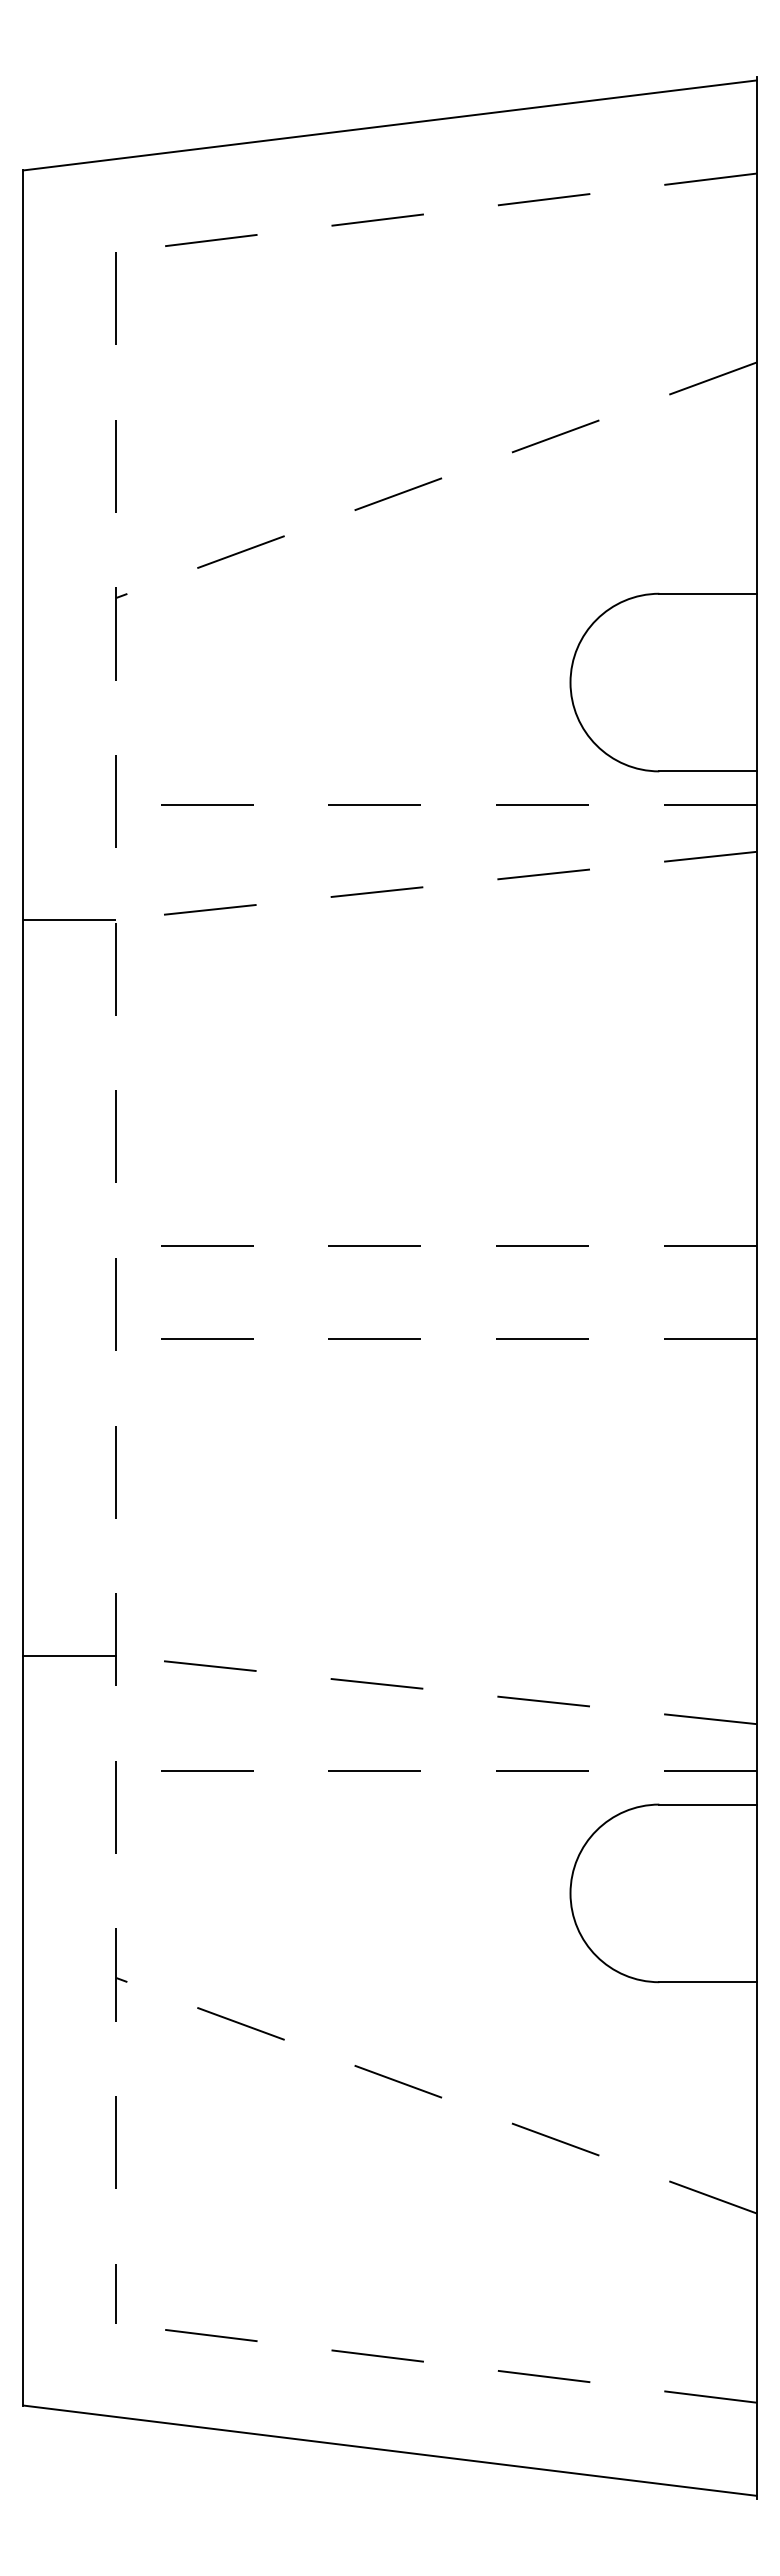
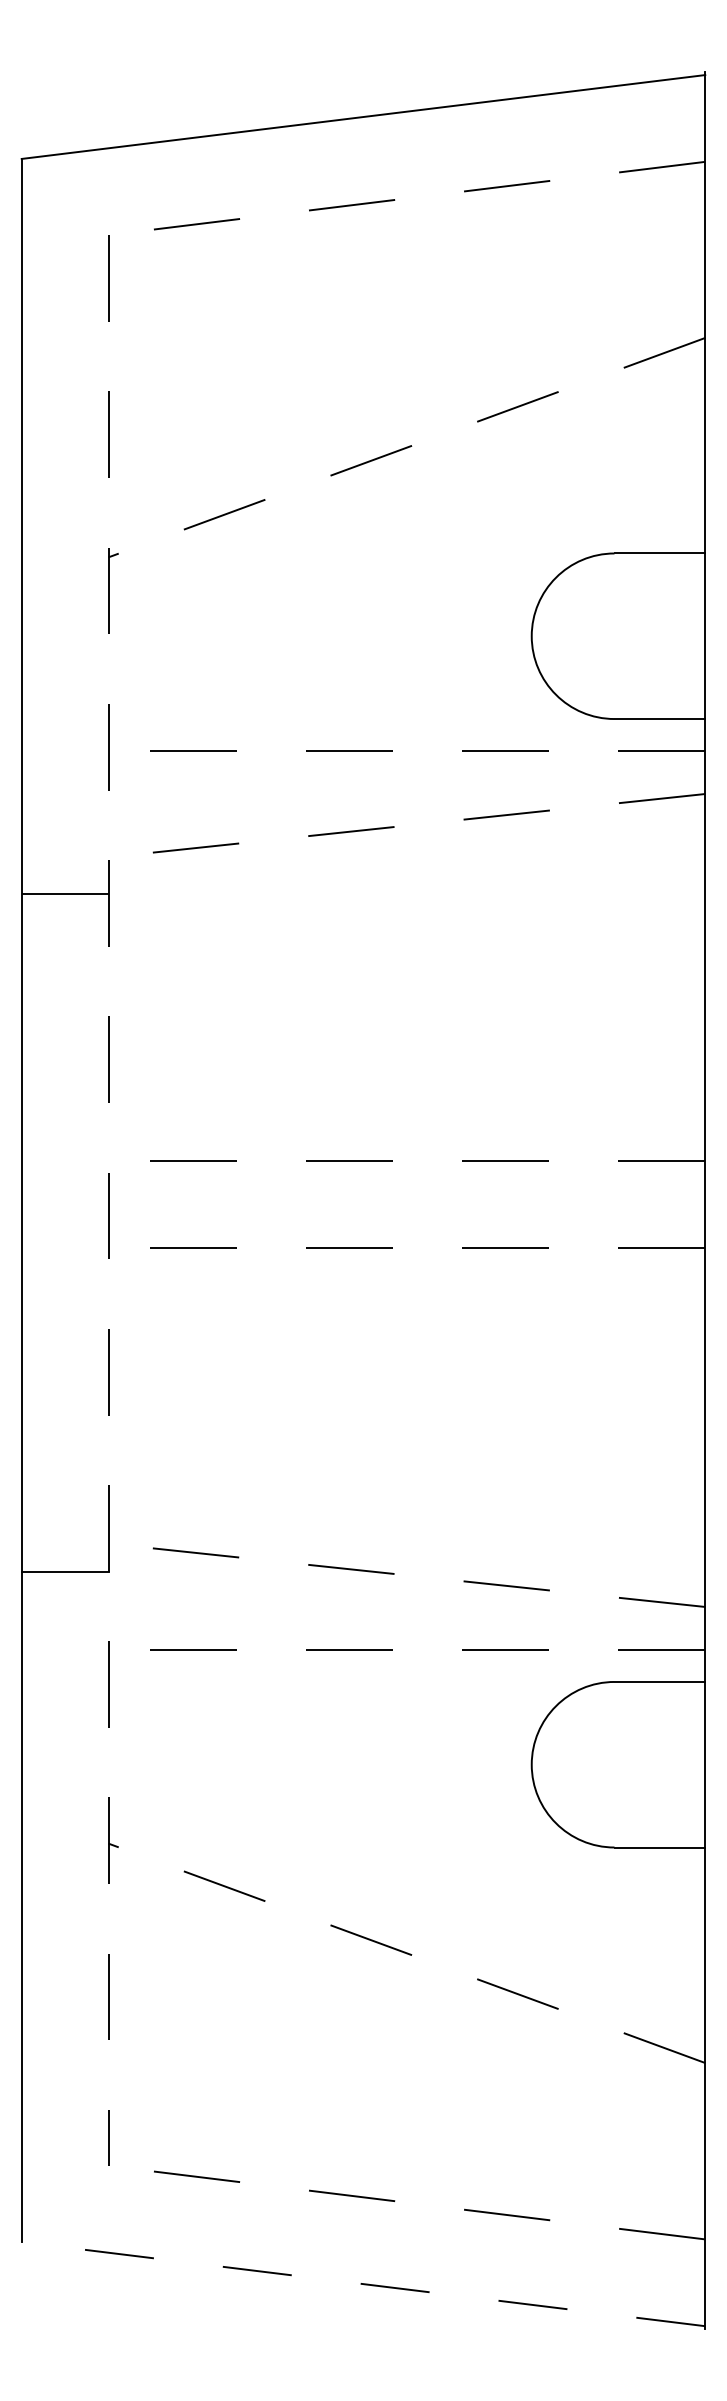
line: (69, 919) -> (64, 893), moved
line: (69, 1656) -> (64, 1571), moved
line: (389, 2450) -> (363, 2283), solid -> dashed

